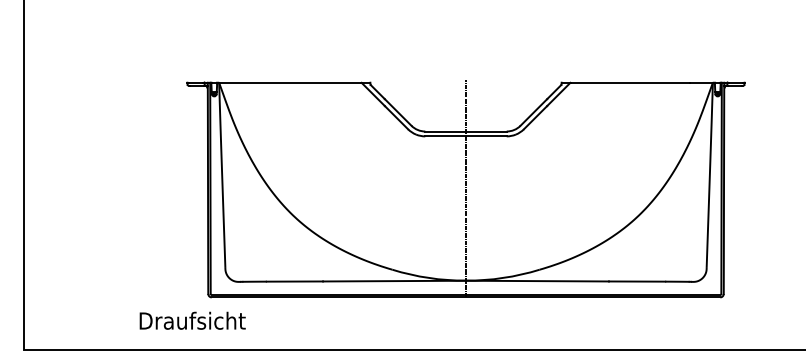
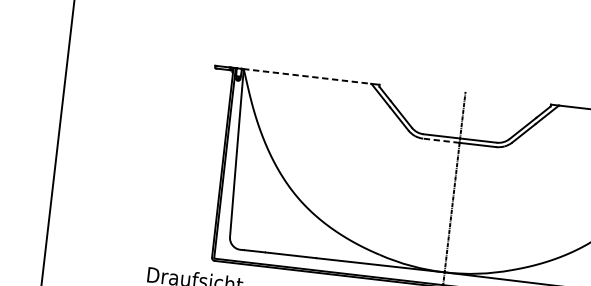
line: (290, 82) -> (307, 76), solid -> dashed
line: (445, 136) -> (441, 140), solid -> dashed

